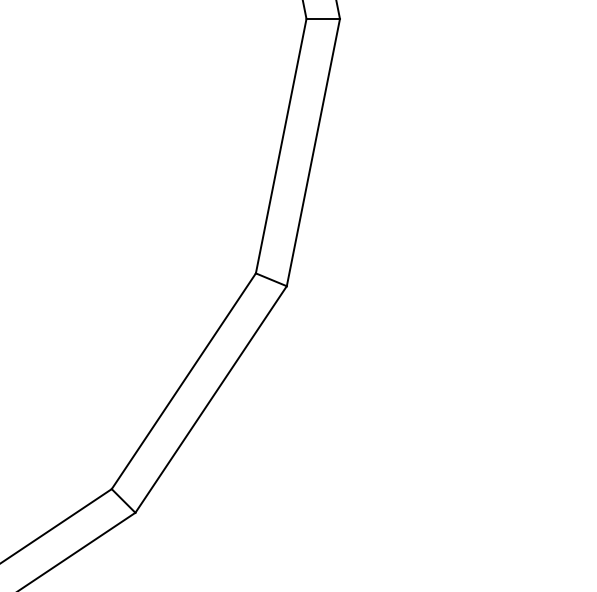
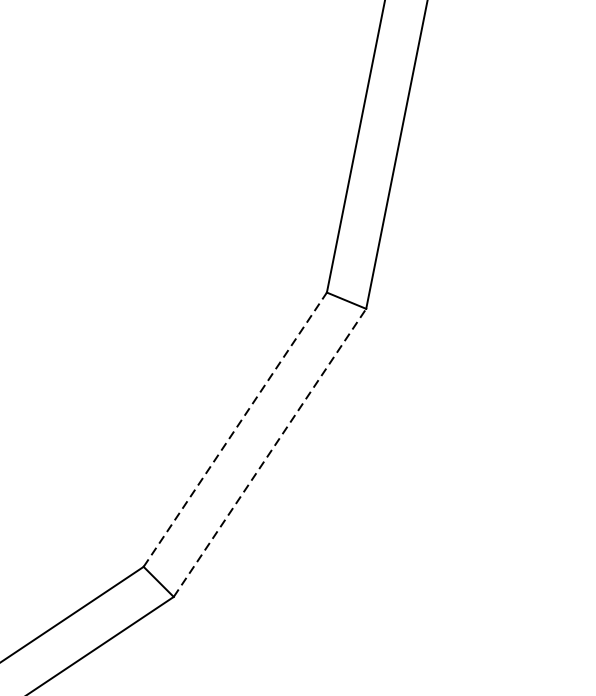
line: (183, 381) -> (234, 430), solid -> dashed
line: (211, 399) -> (270, 452), solid -> dashed

